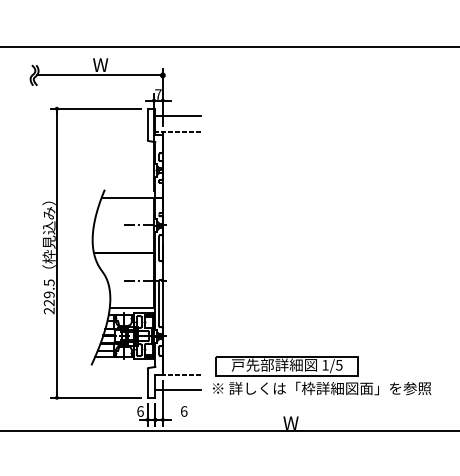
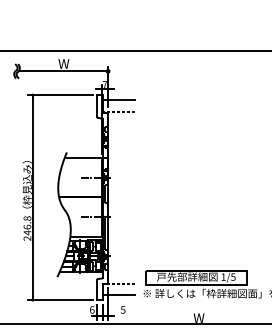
text: (48, 292) -> (26, 225), 229.5 -> 246.8
text: (183, 411) -> (122, 309), 6 -> 5

